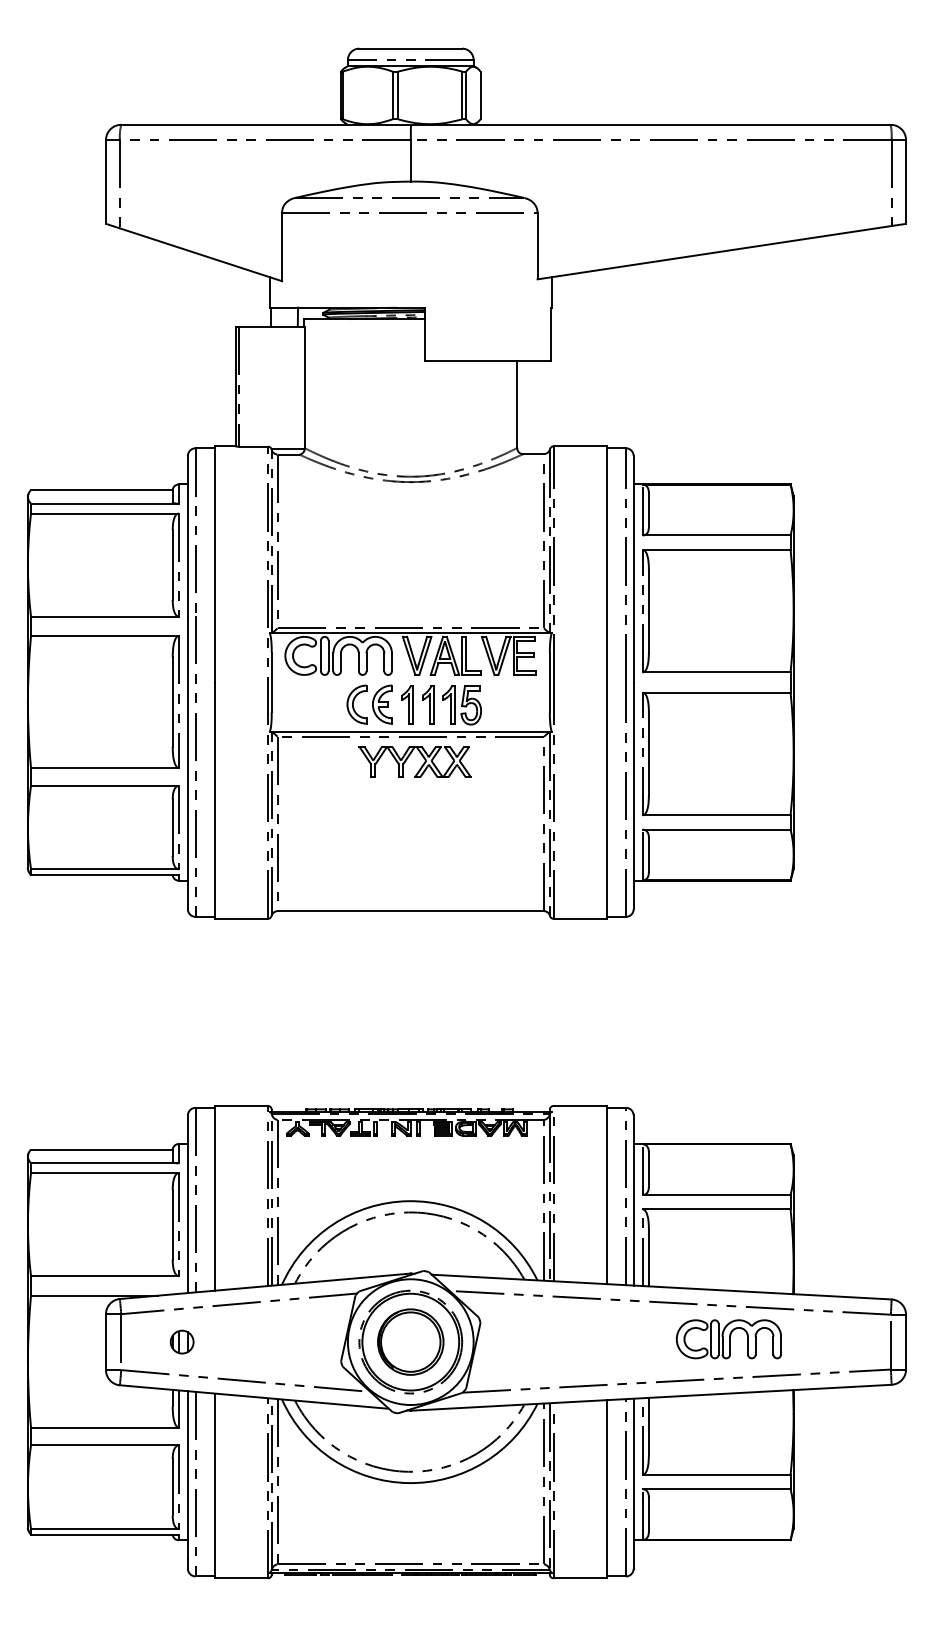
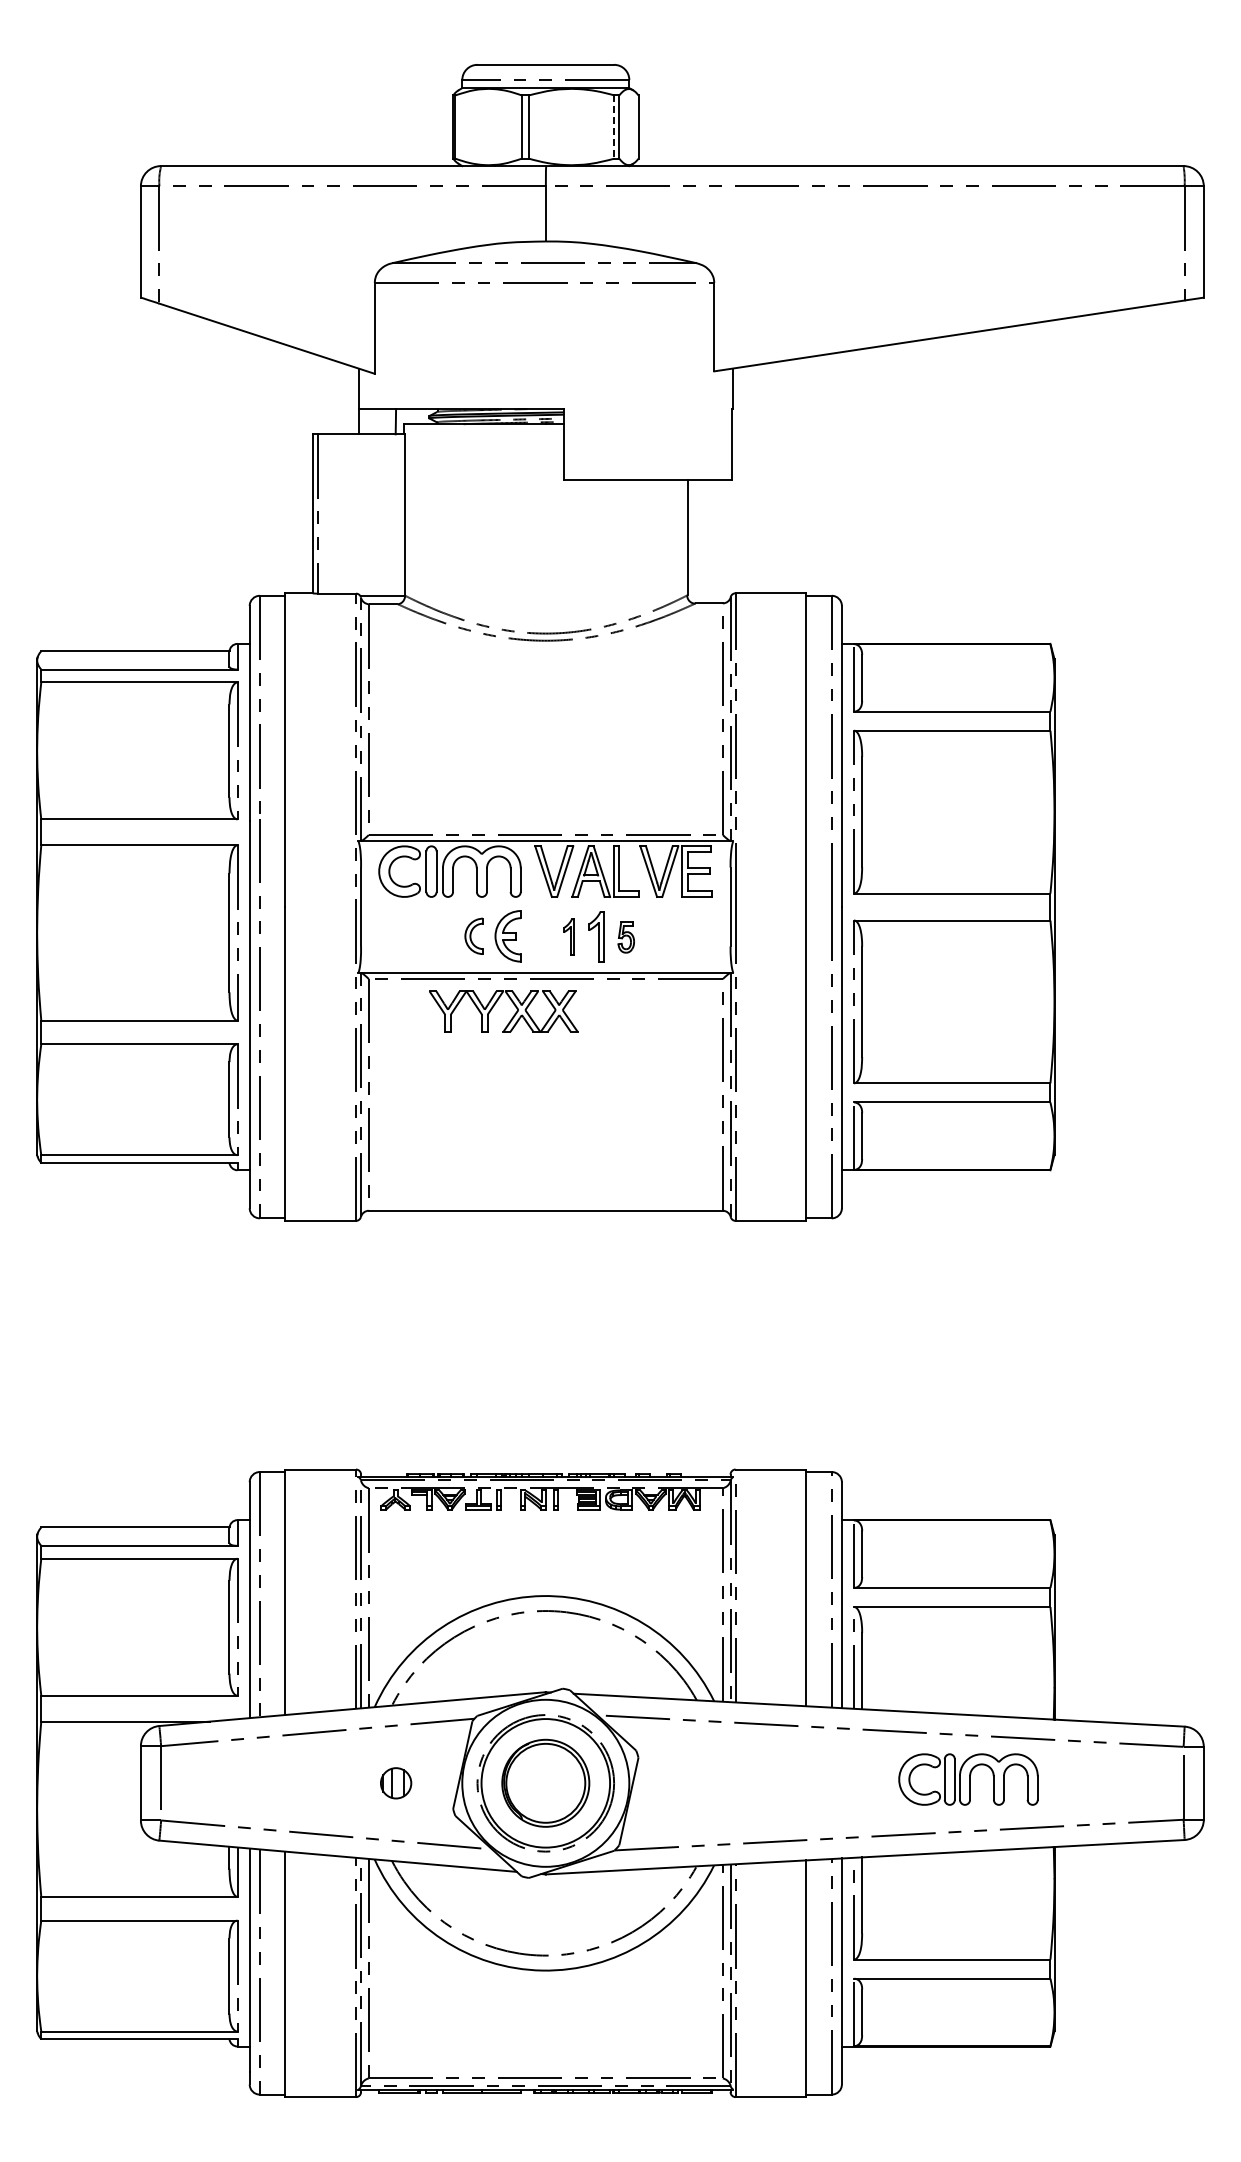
line: (462, 95) -> (614, 127), solid -> dashed
part: (356, 704) -> (473, 936), size x0.7
part: (407, 704) -> (541, 936), removed
part: (427, 704) -> (568, 936), size x0.7
part: (471, 705) -> (626, 937), size x0.6
part: (408, 758) -> (494, 1006), moved
part: (182, 1342) -> (396, 1783), moved

